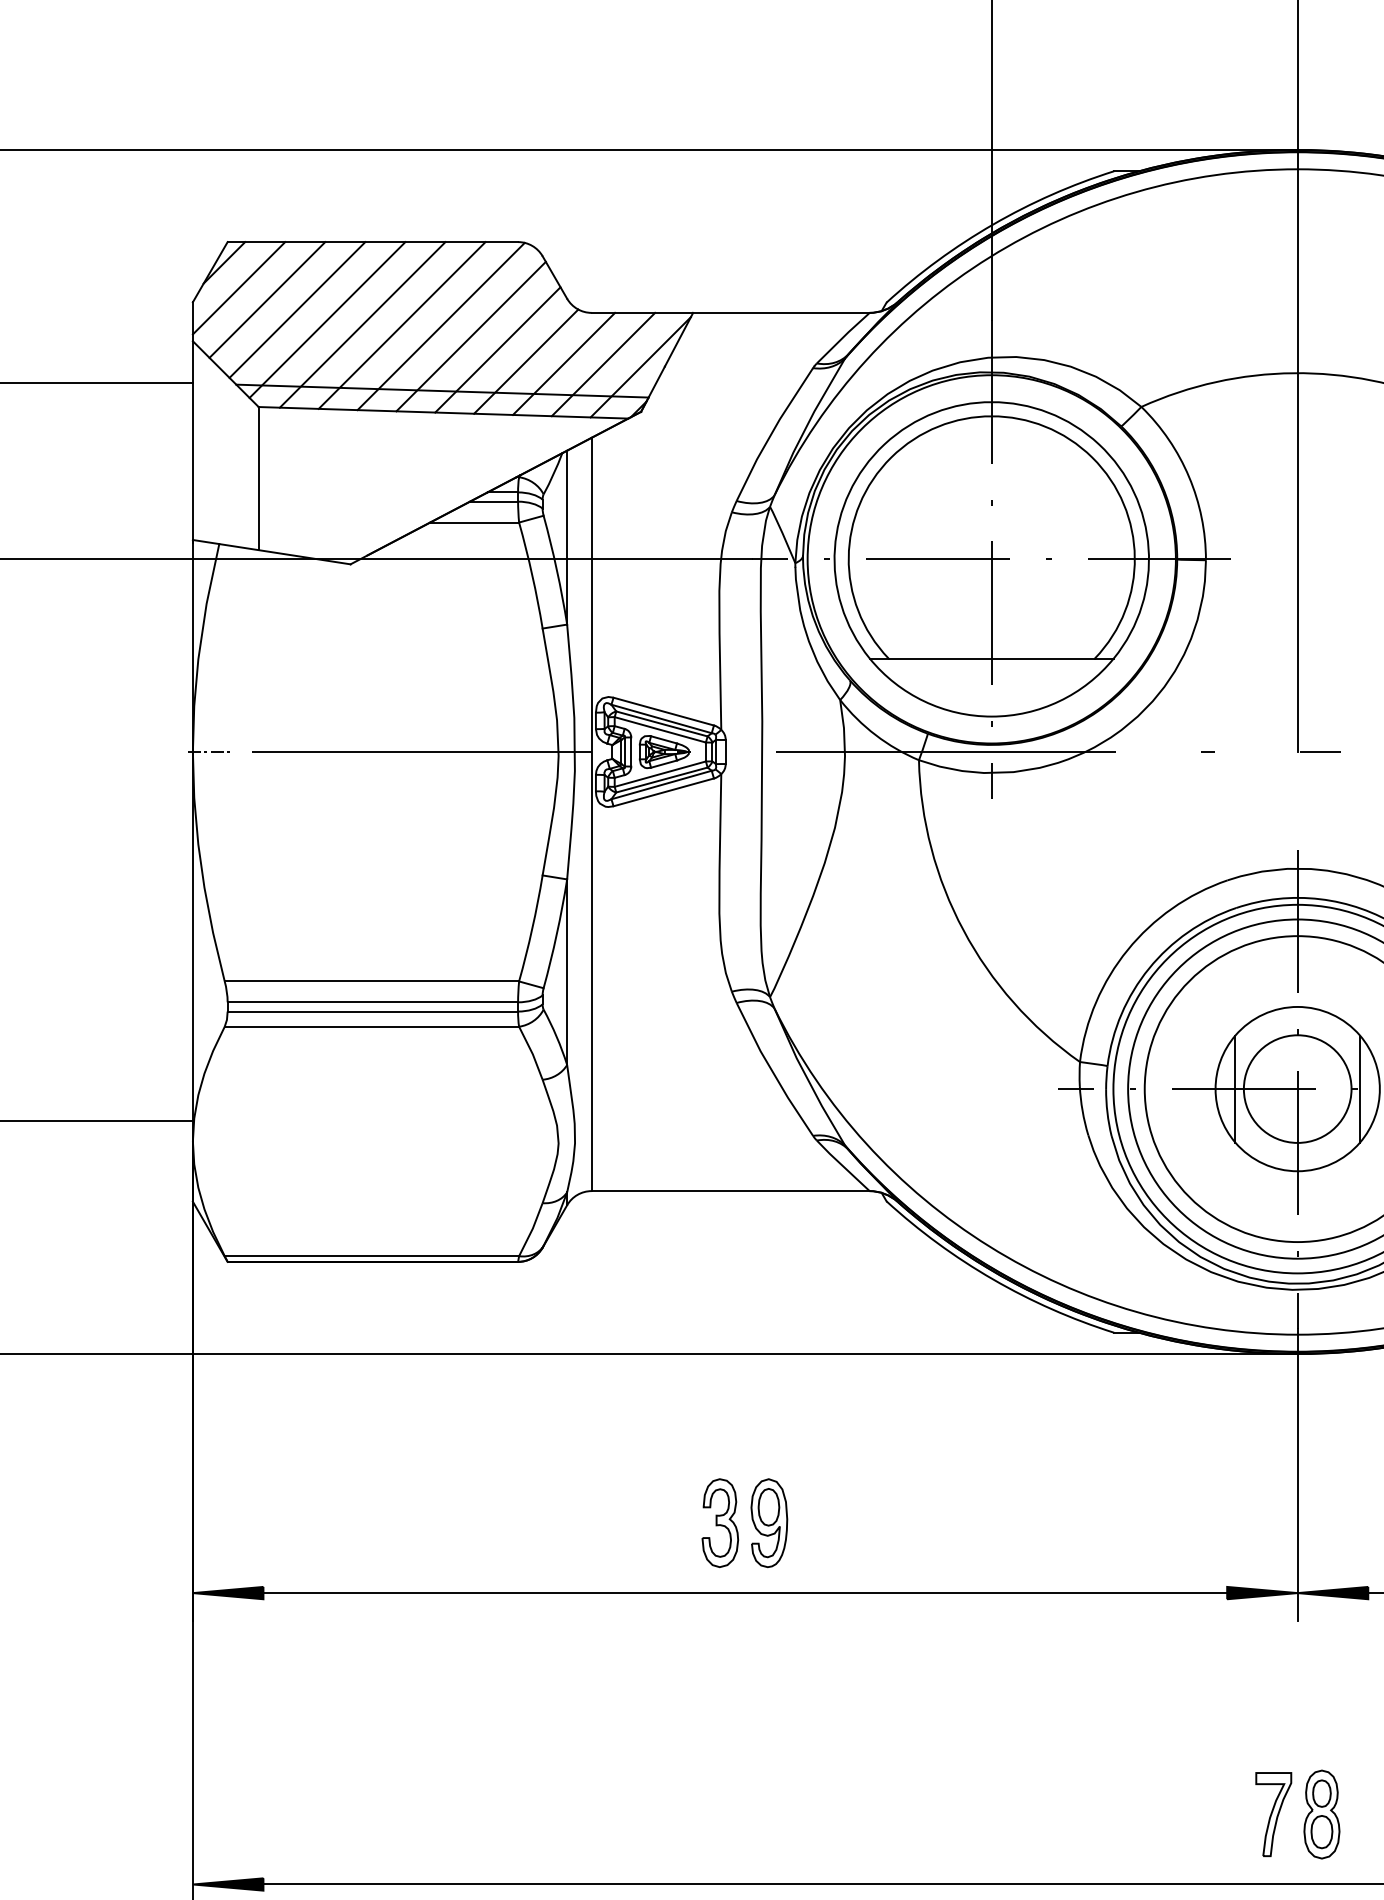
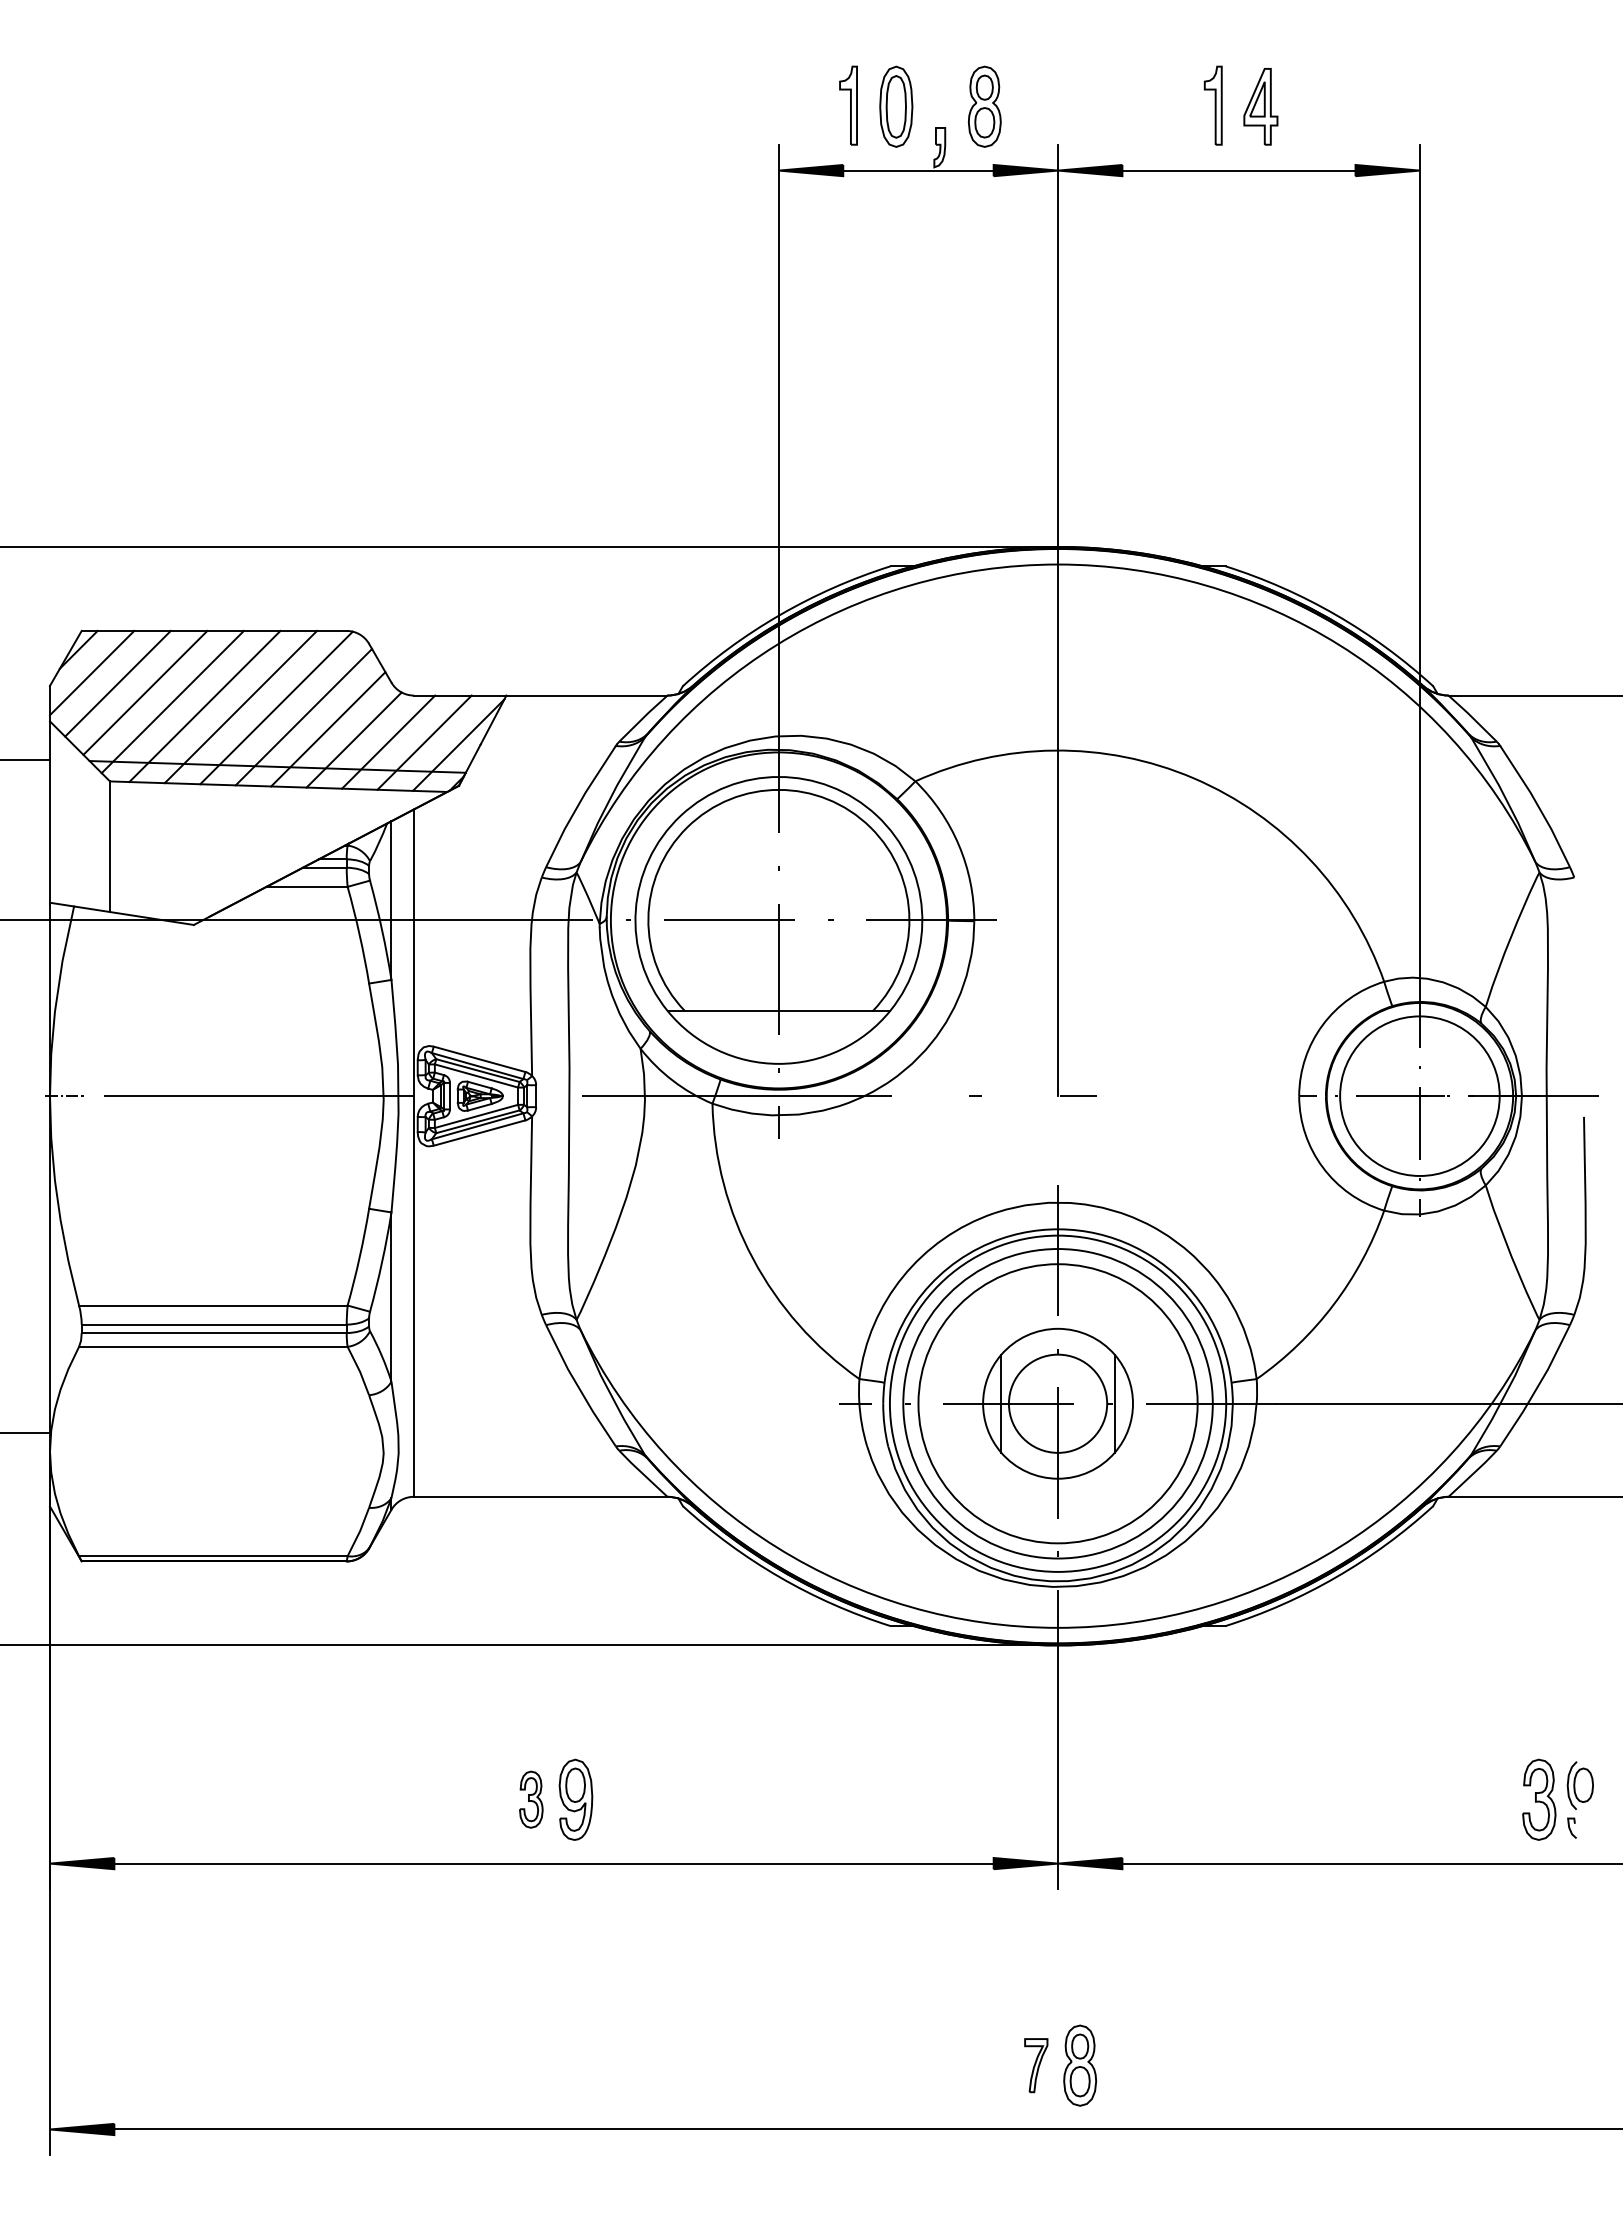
part: (720, 1522) -> (531, 1799), size x0.7
part: (1274, 1814) -> (1036, 2065), size x0.7

